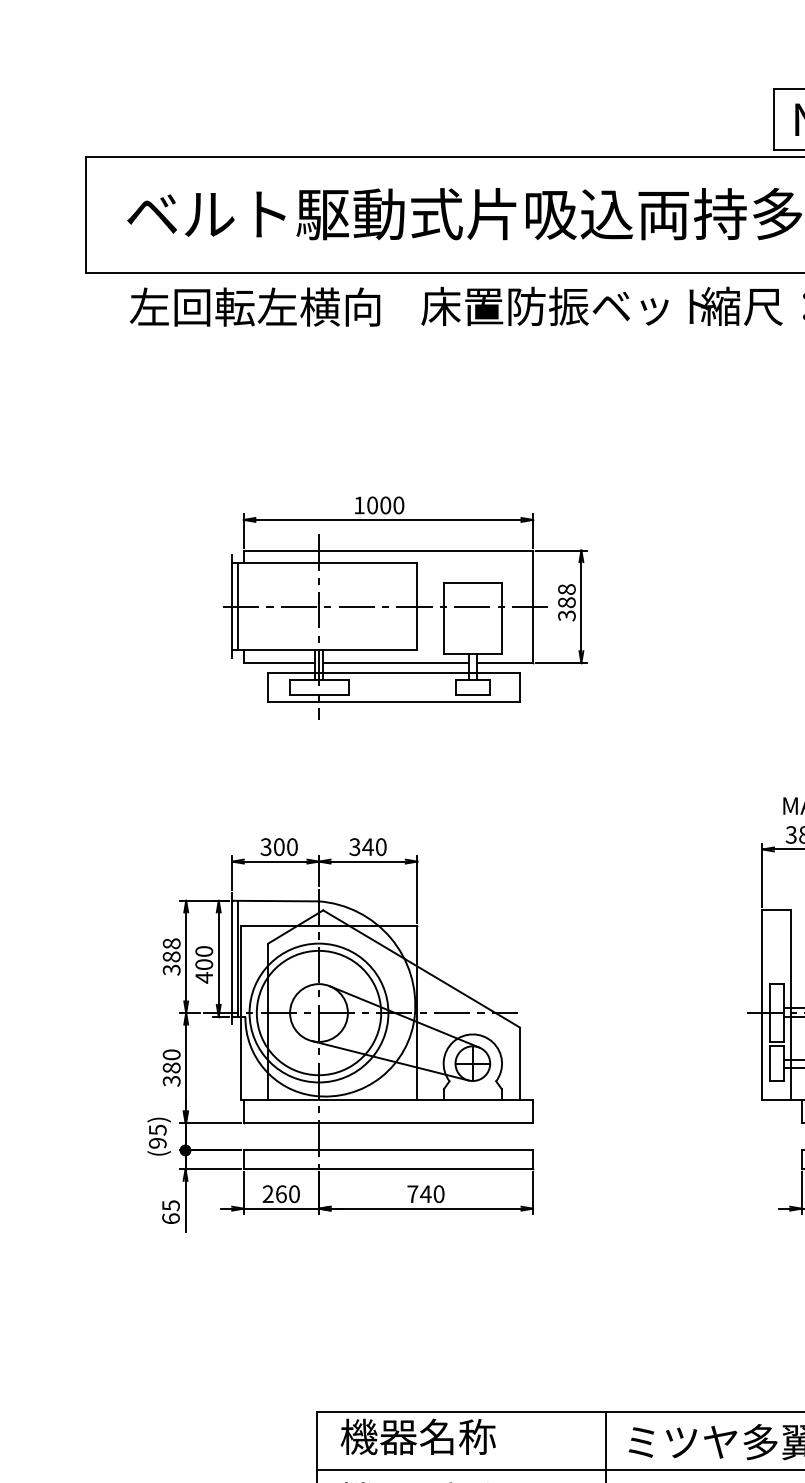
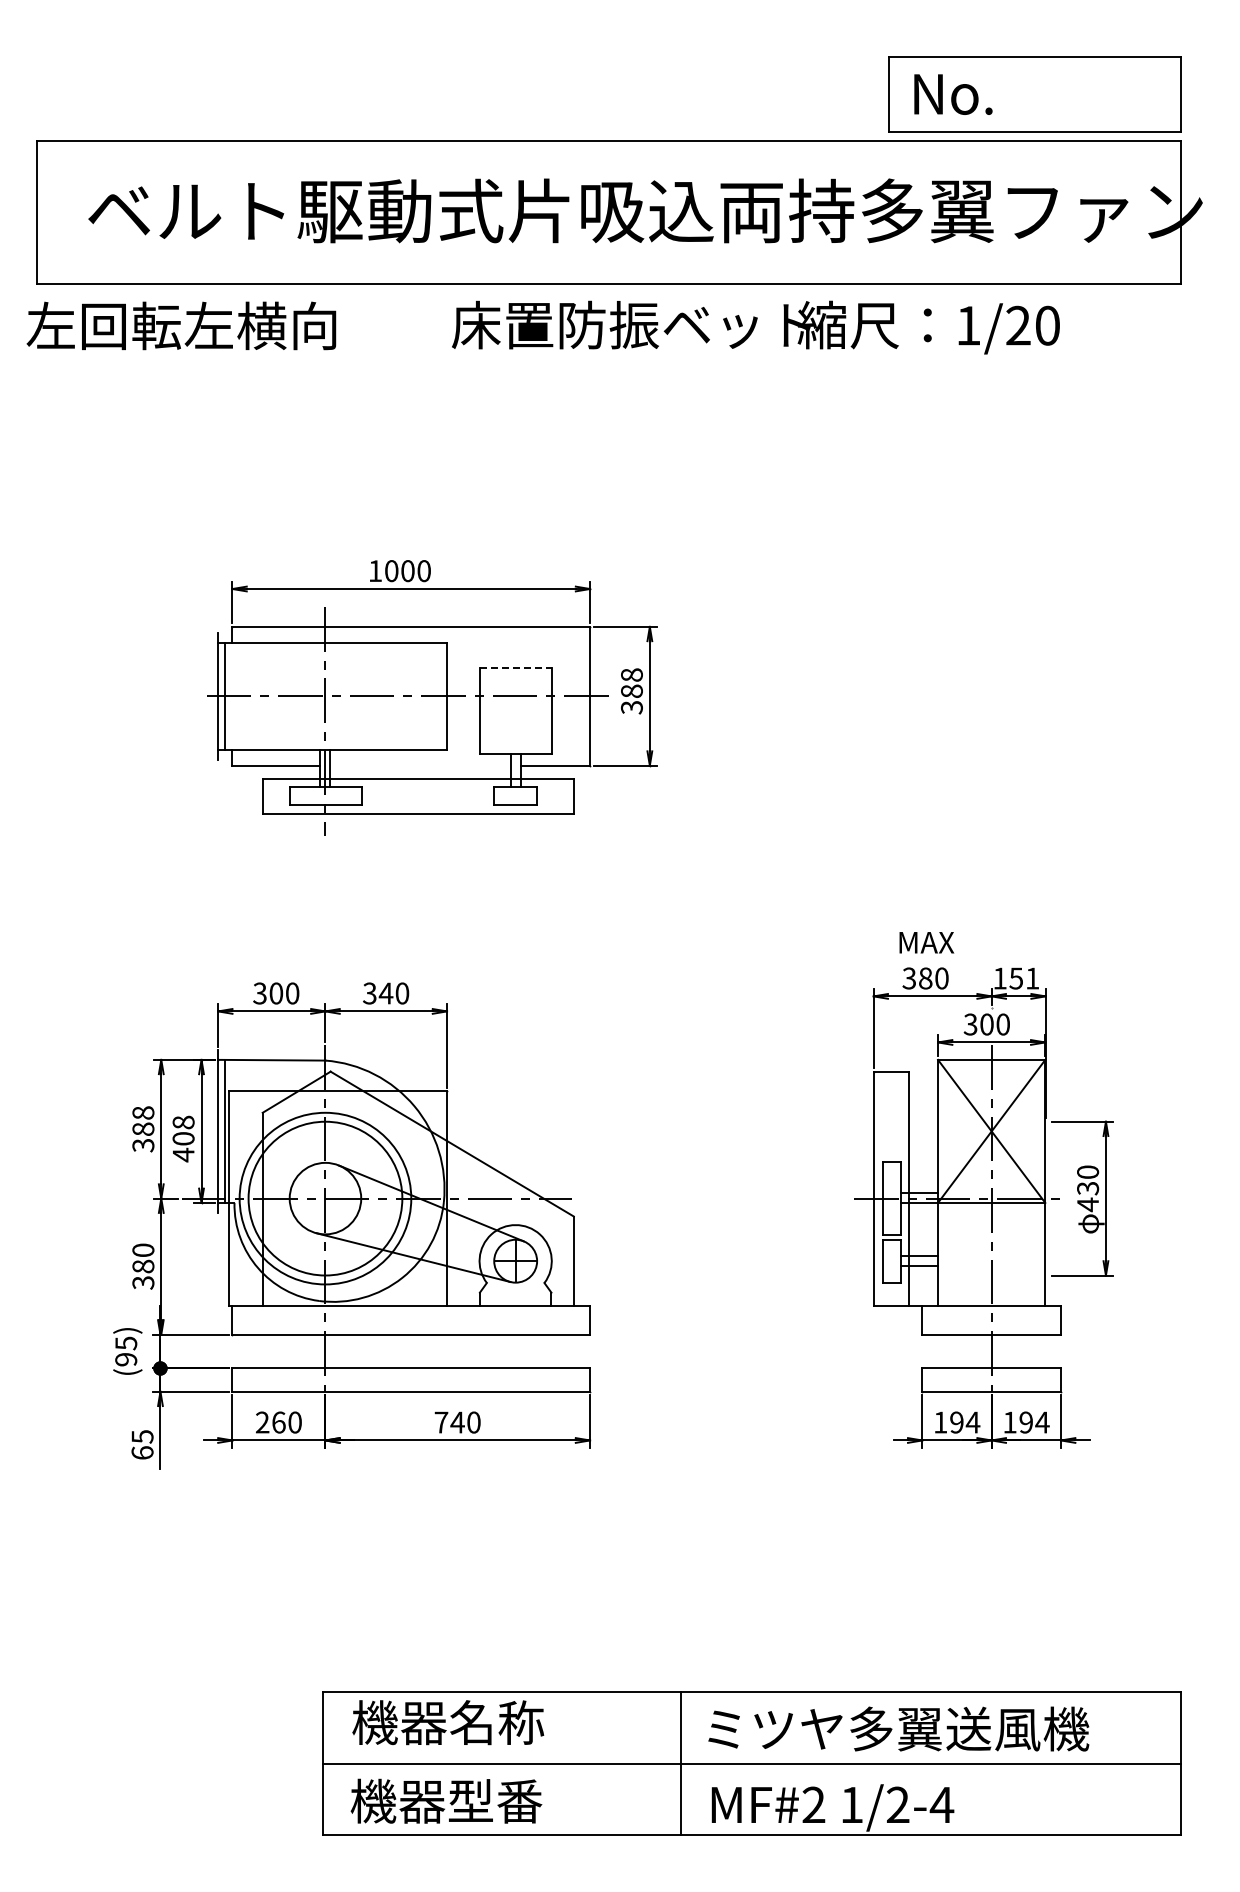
text: (255, 306) -> (181, 325), moved
line: (473, 583) -> (516, 667), solid -> dashed
line: (395, 662) -> (420, 765), removed
text: (204, 951) -> (183, 1122), 400 -> 408

